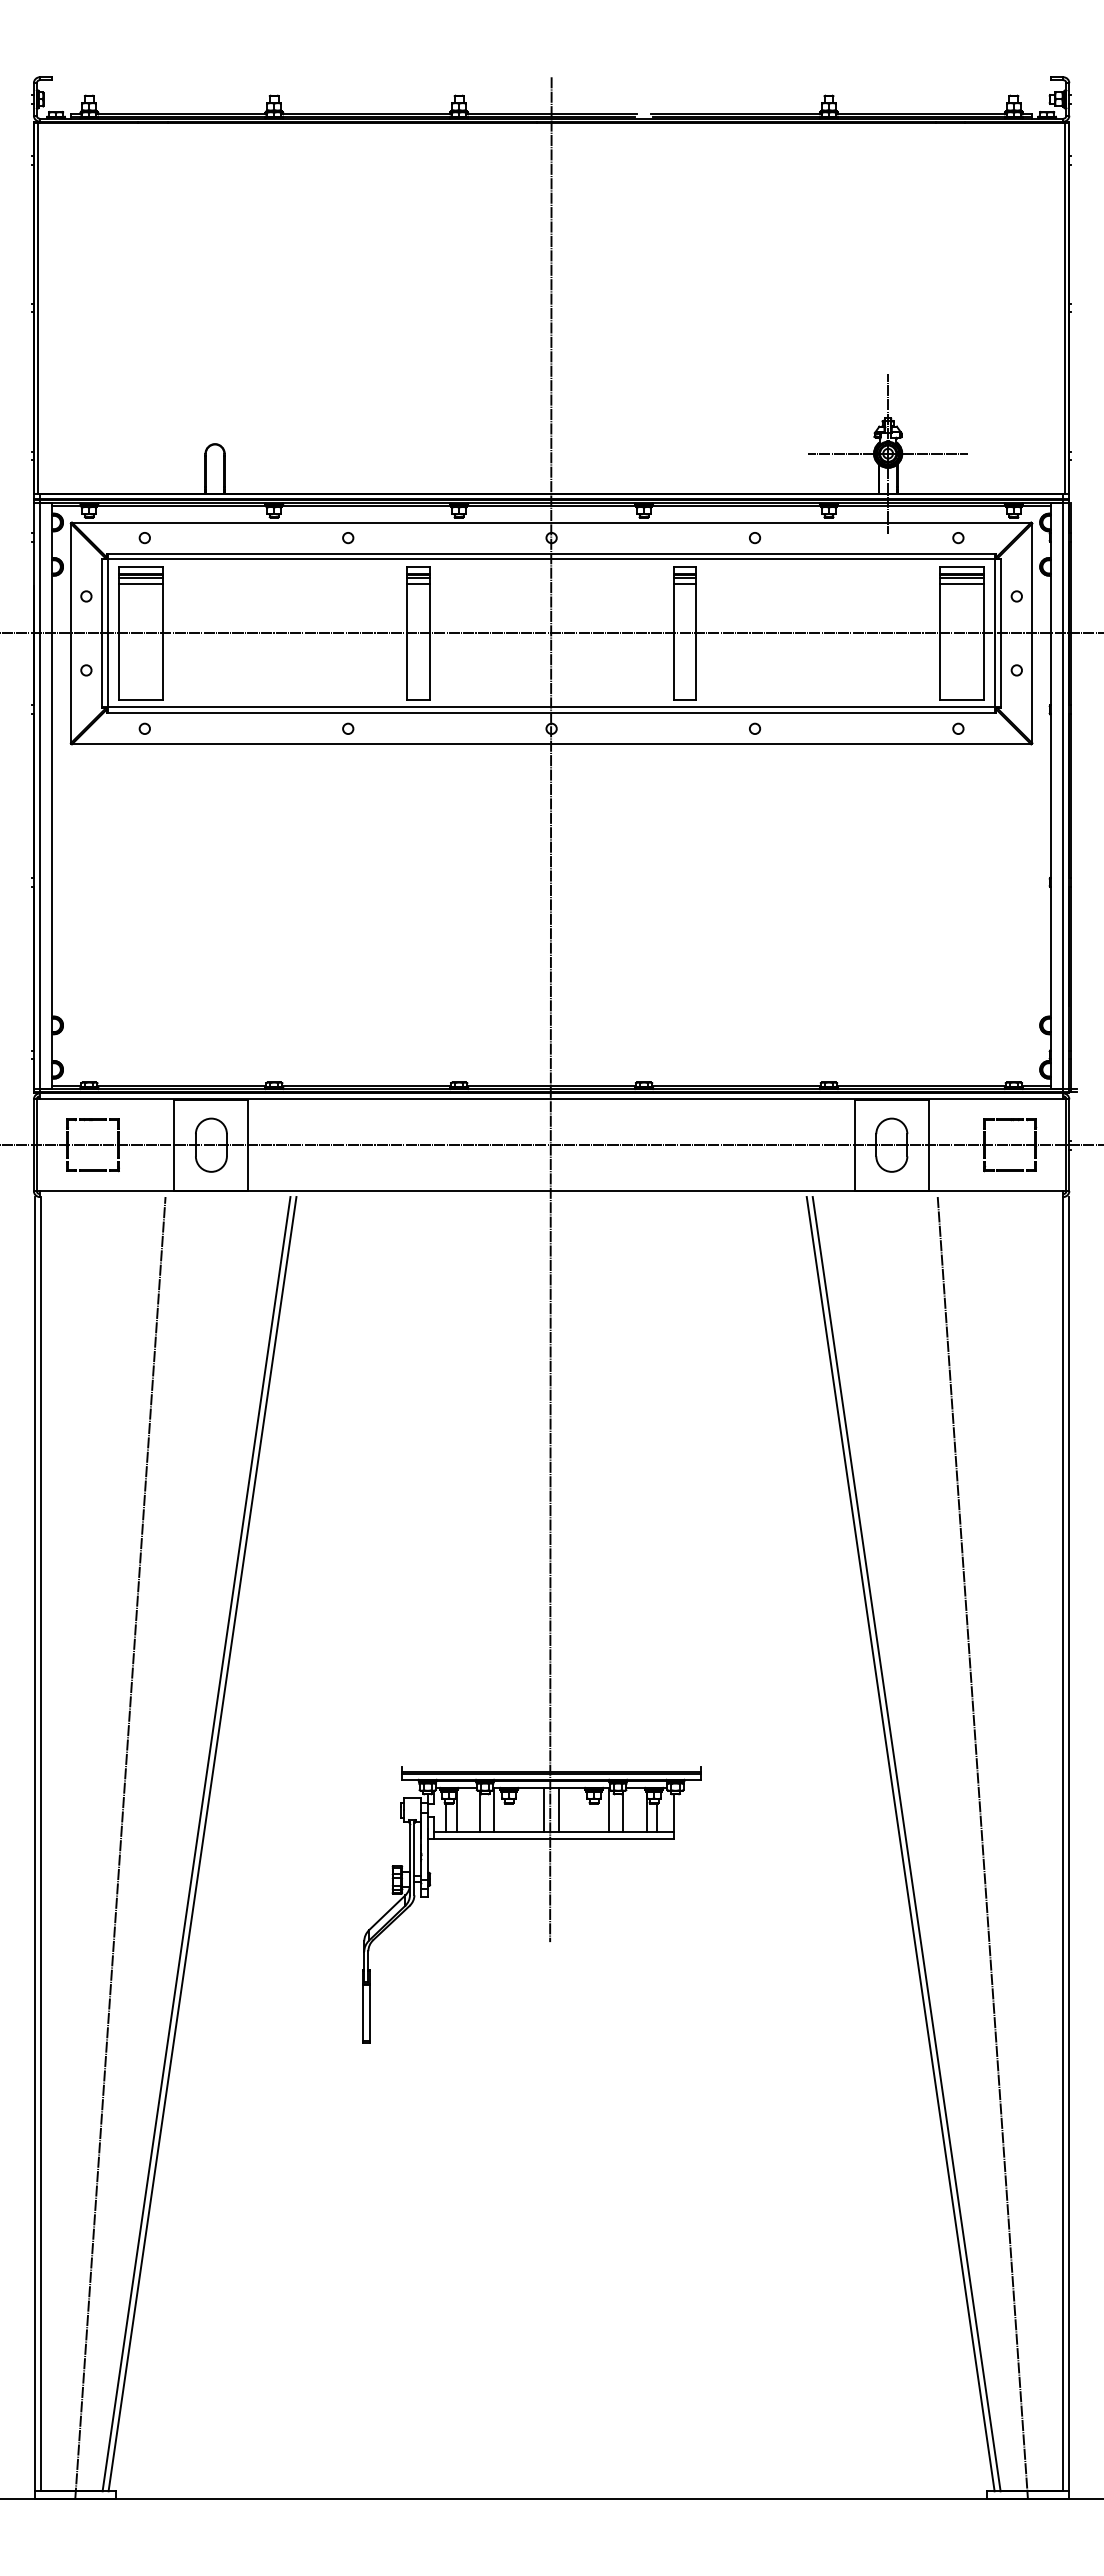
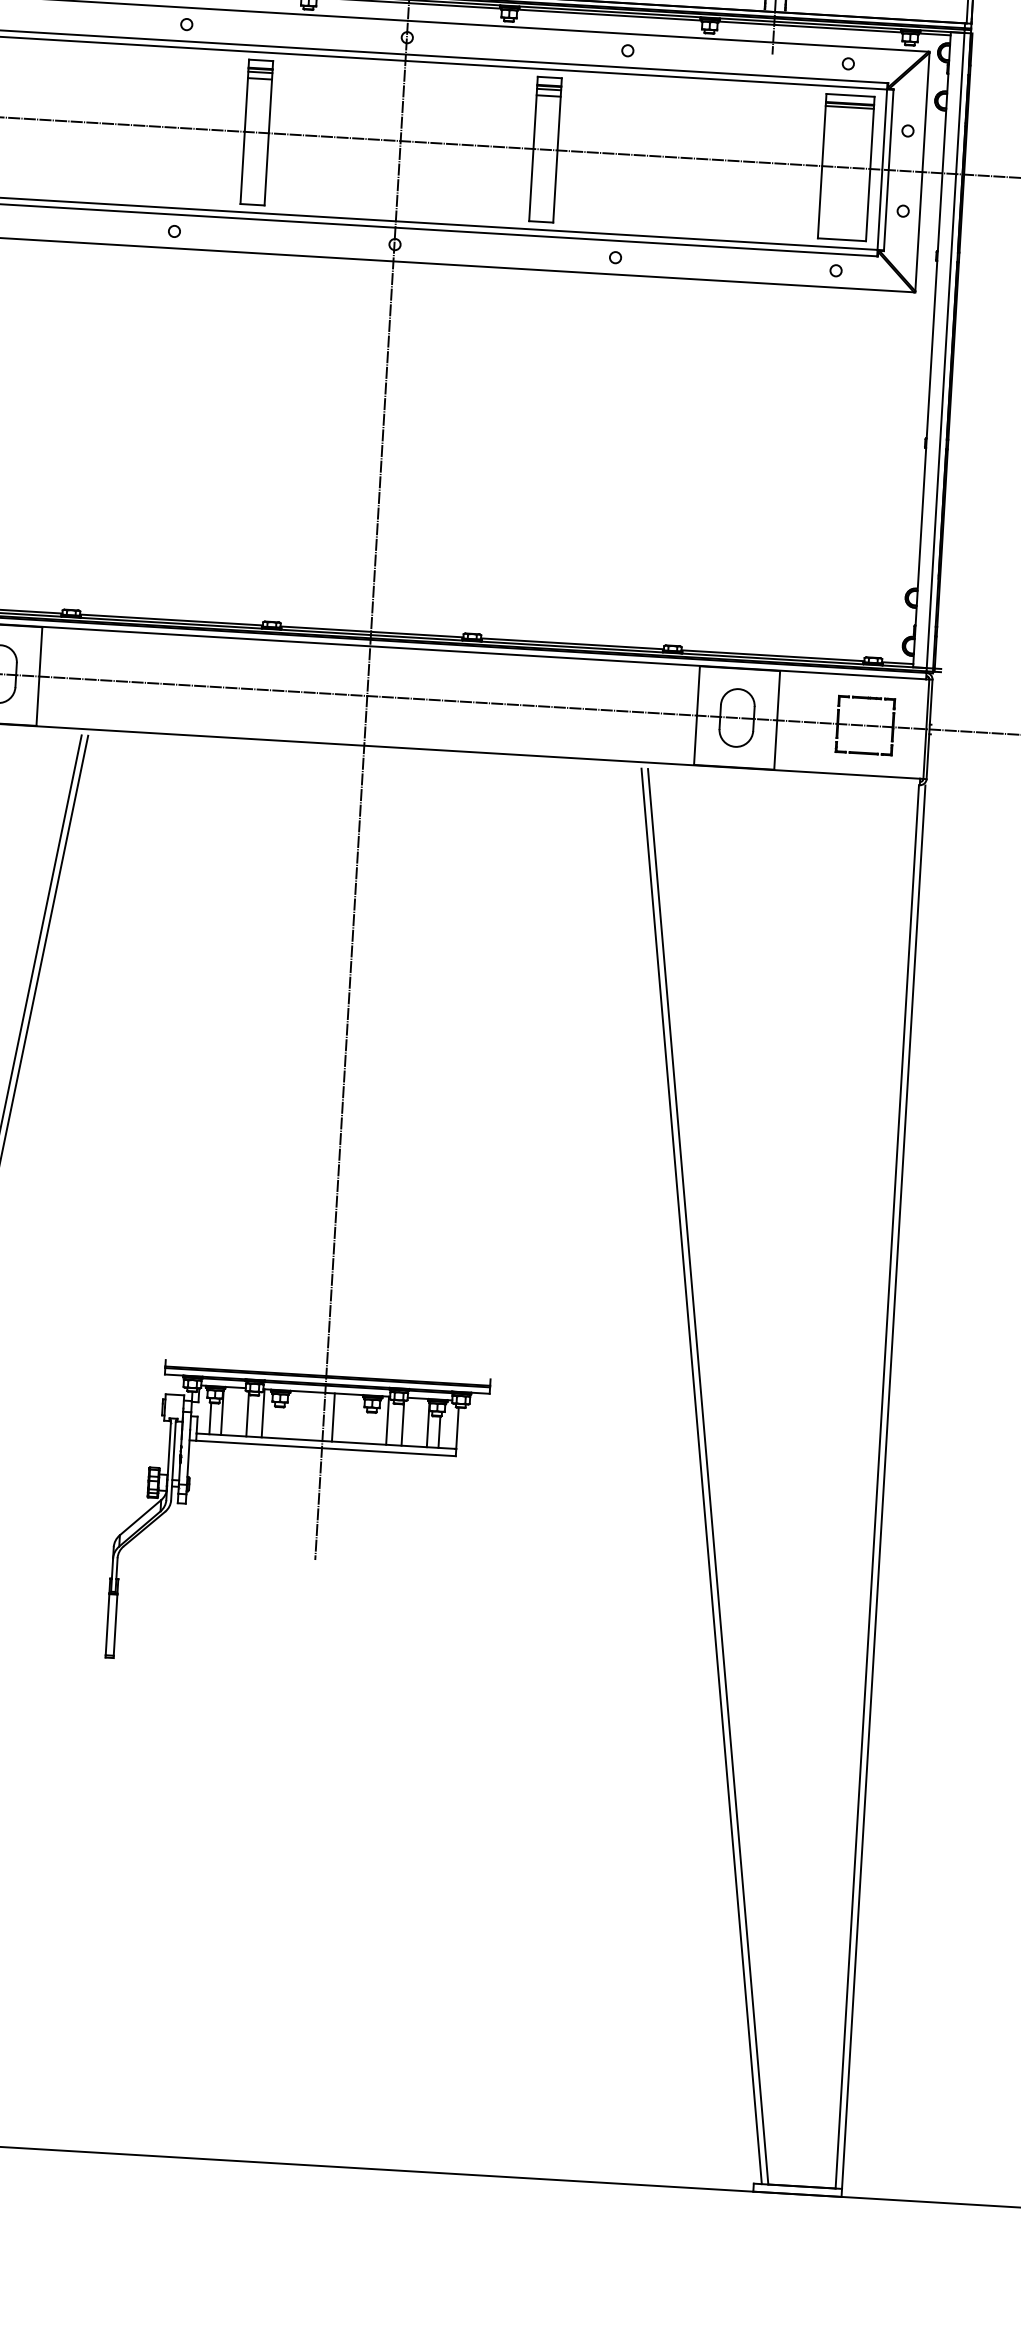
line: (961, 583) -> (848, 113), removed
line: (544, 1809) -> (317, 1415), removed
line: (982, 1847) -> (790, 1485), removed

